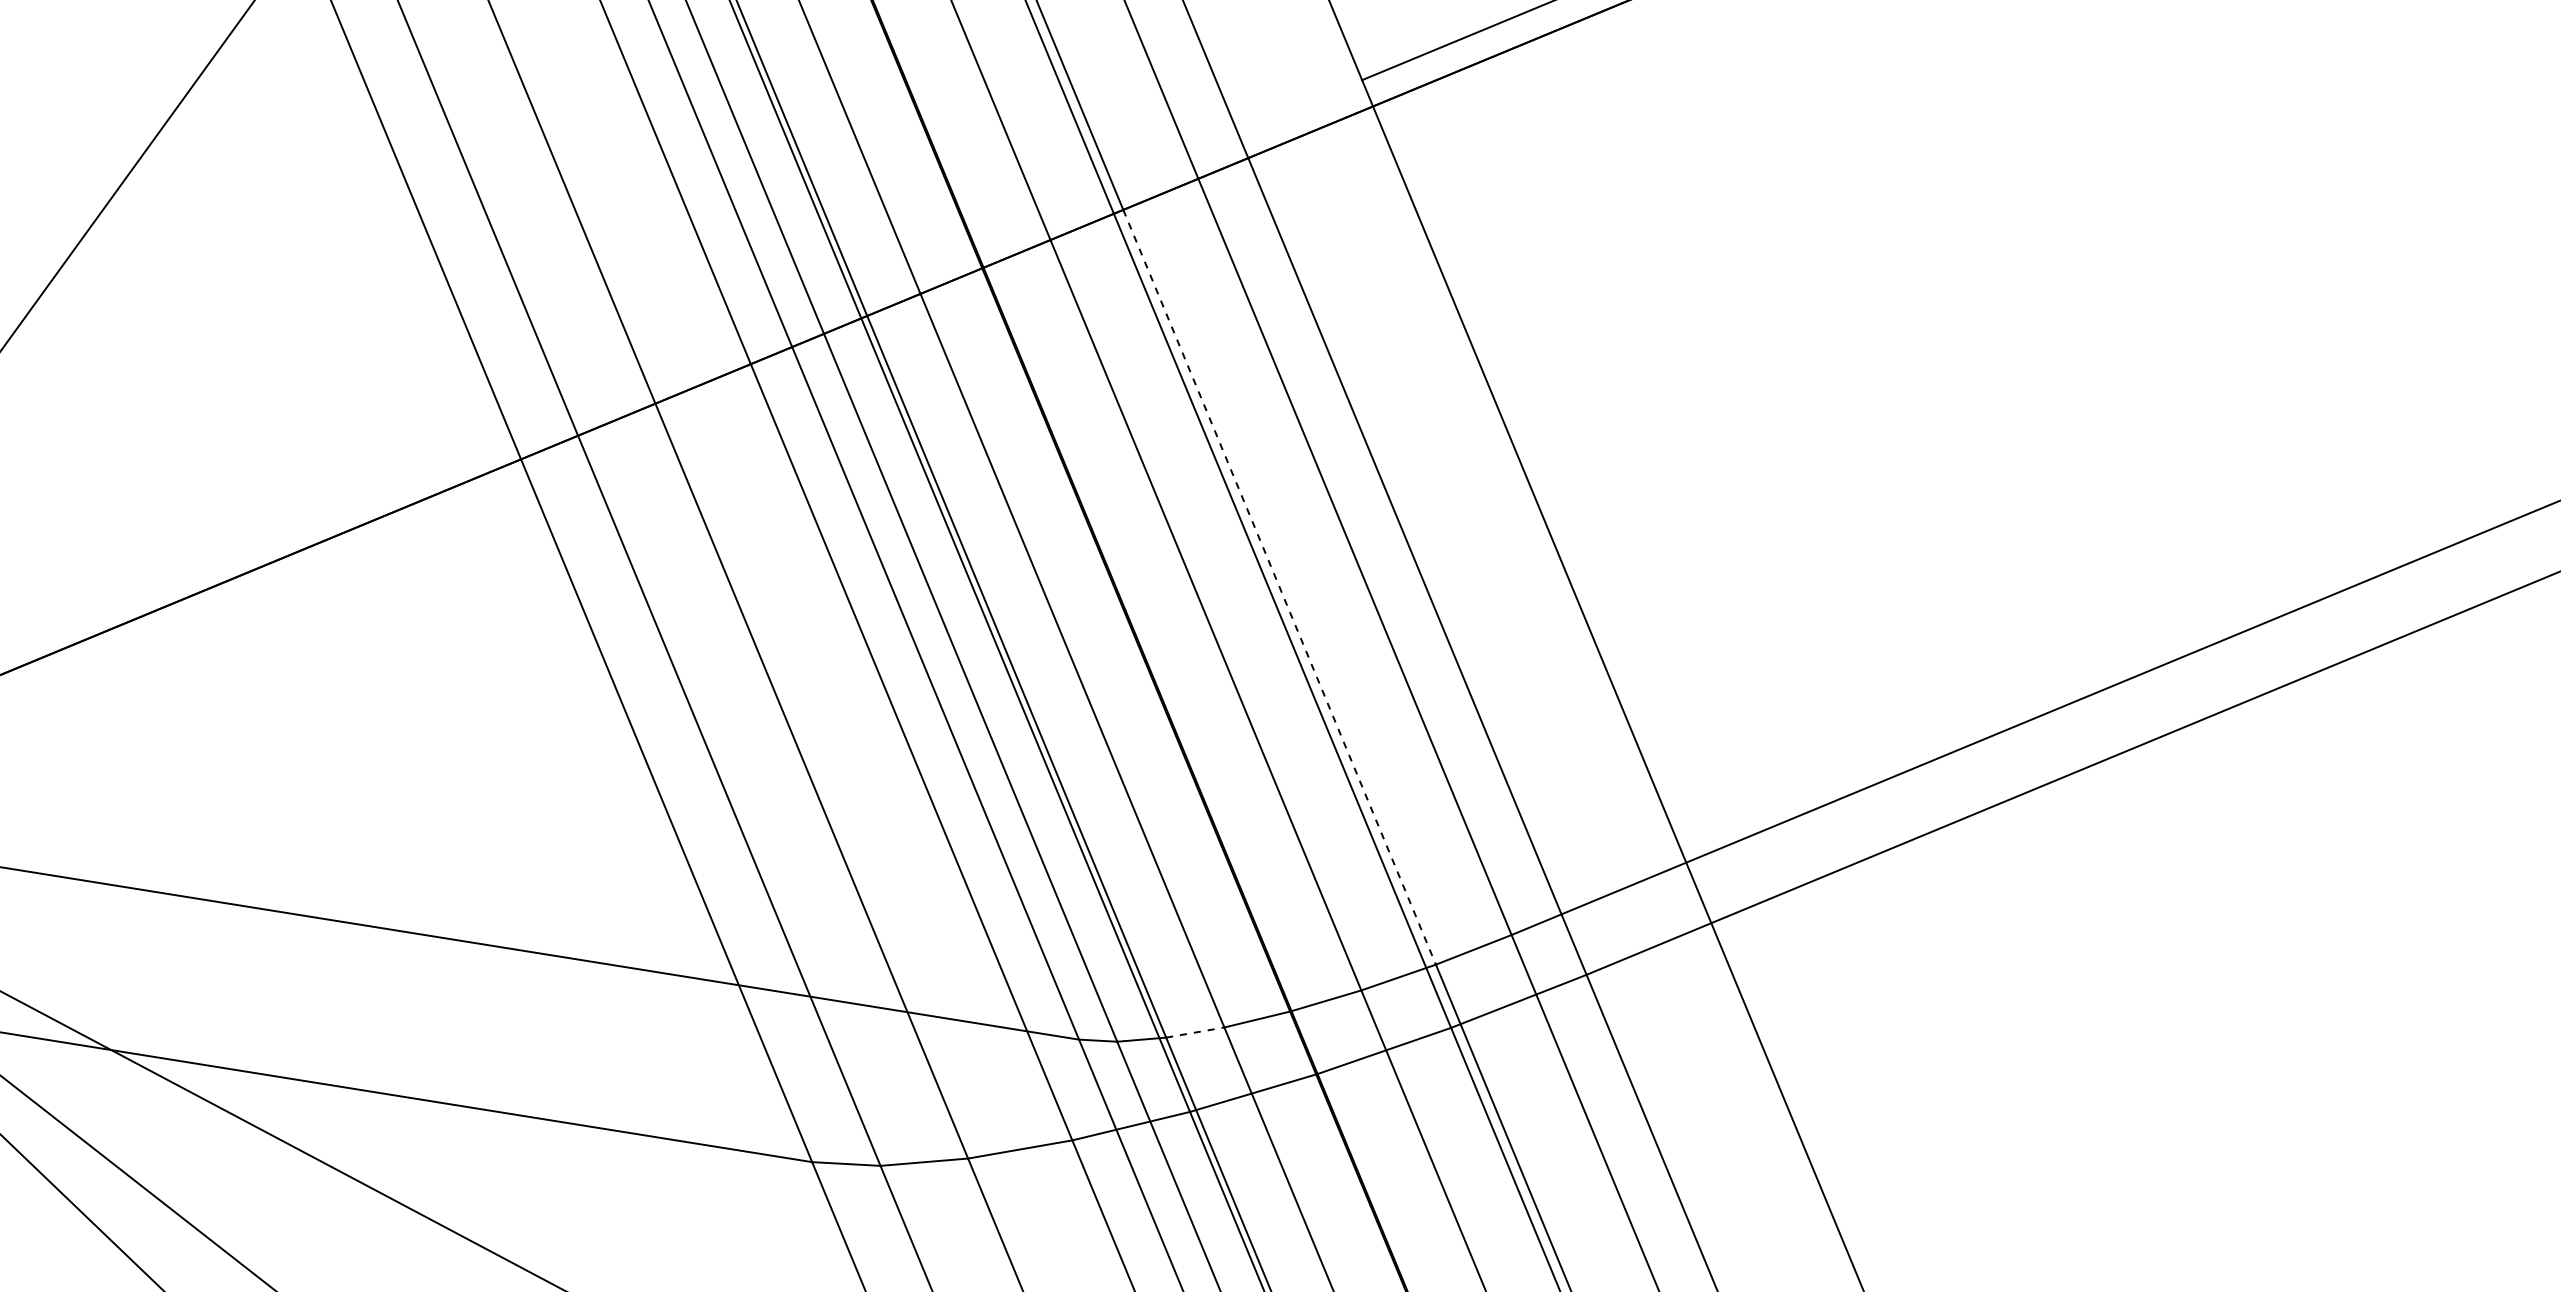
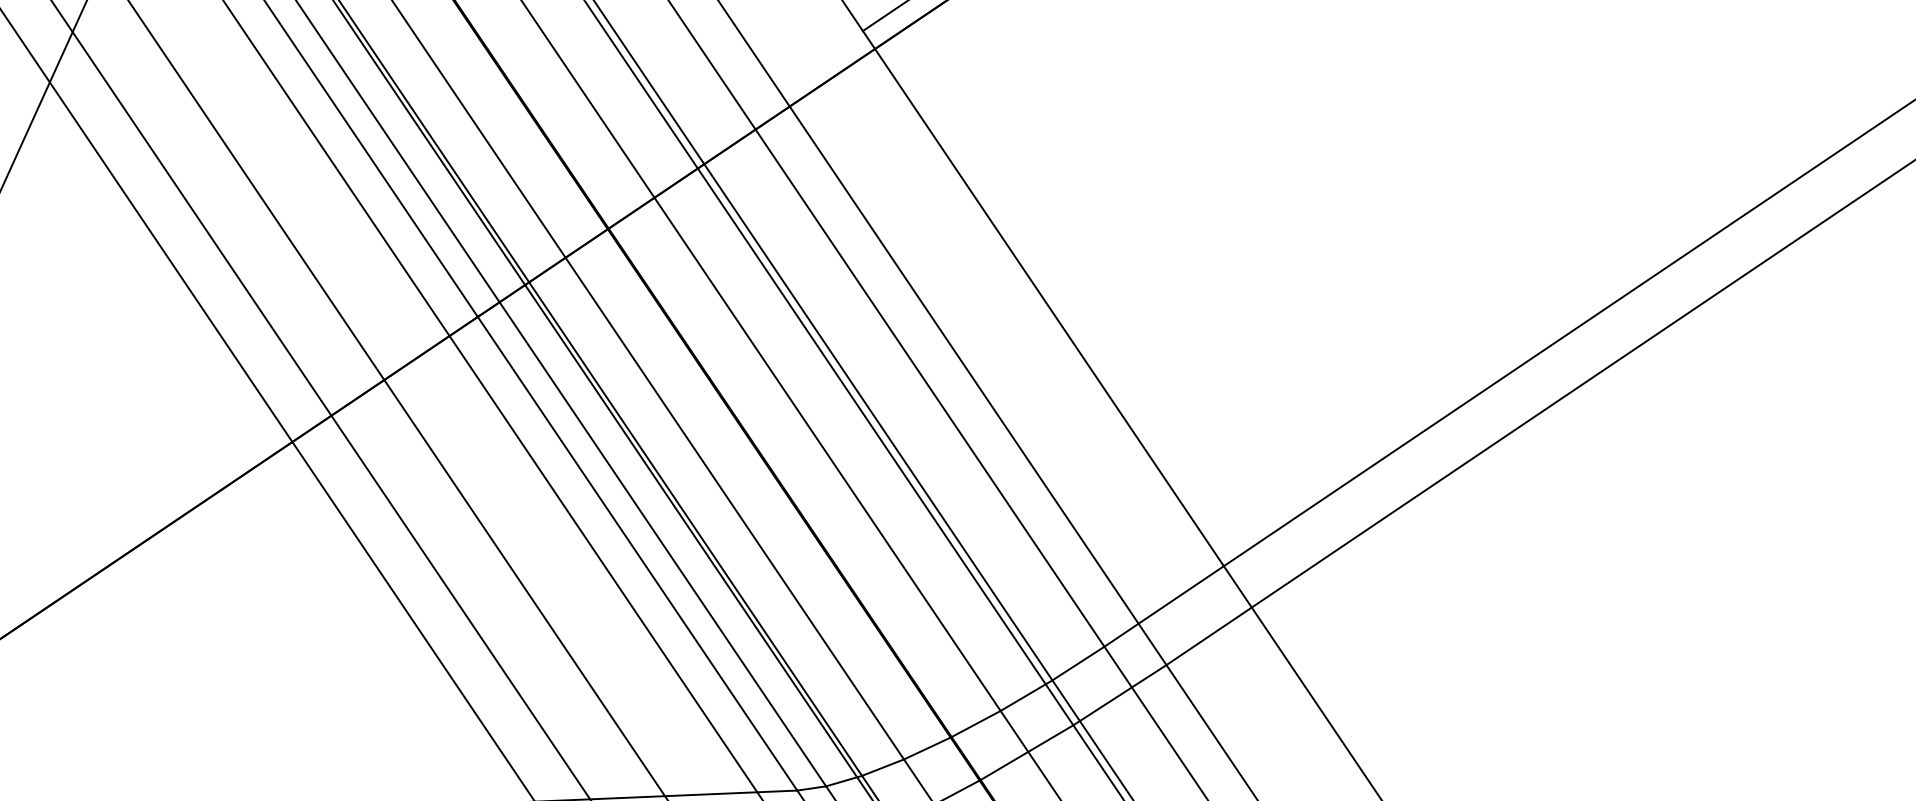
line: (1279, 587) -> (878, 422), dashed -> solid
line: (1195, 1032) -> (883, 767), dashed -> solid

